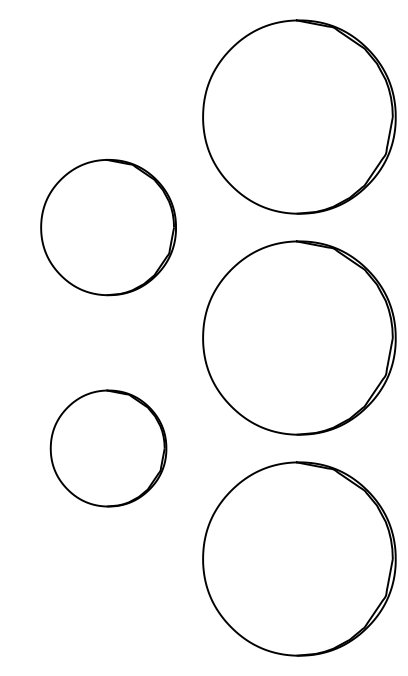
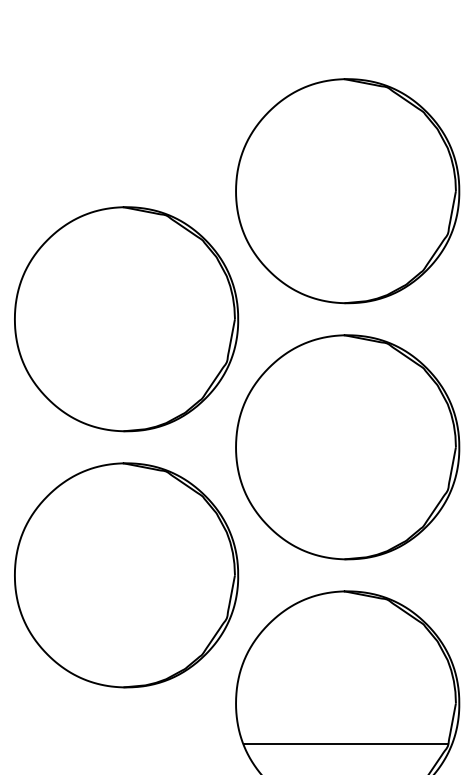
part: (108, 227) -> (126, 319), size x1.43
part: (108, 448) -> (126, 575), size x1.67
line: (297, 594) -> (345, 744), added

